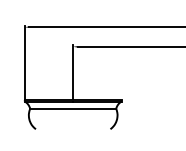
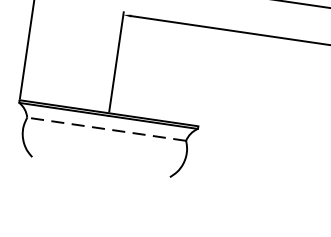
line: (72, 108) -> (105, 128), solid -> dashed

